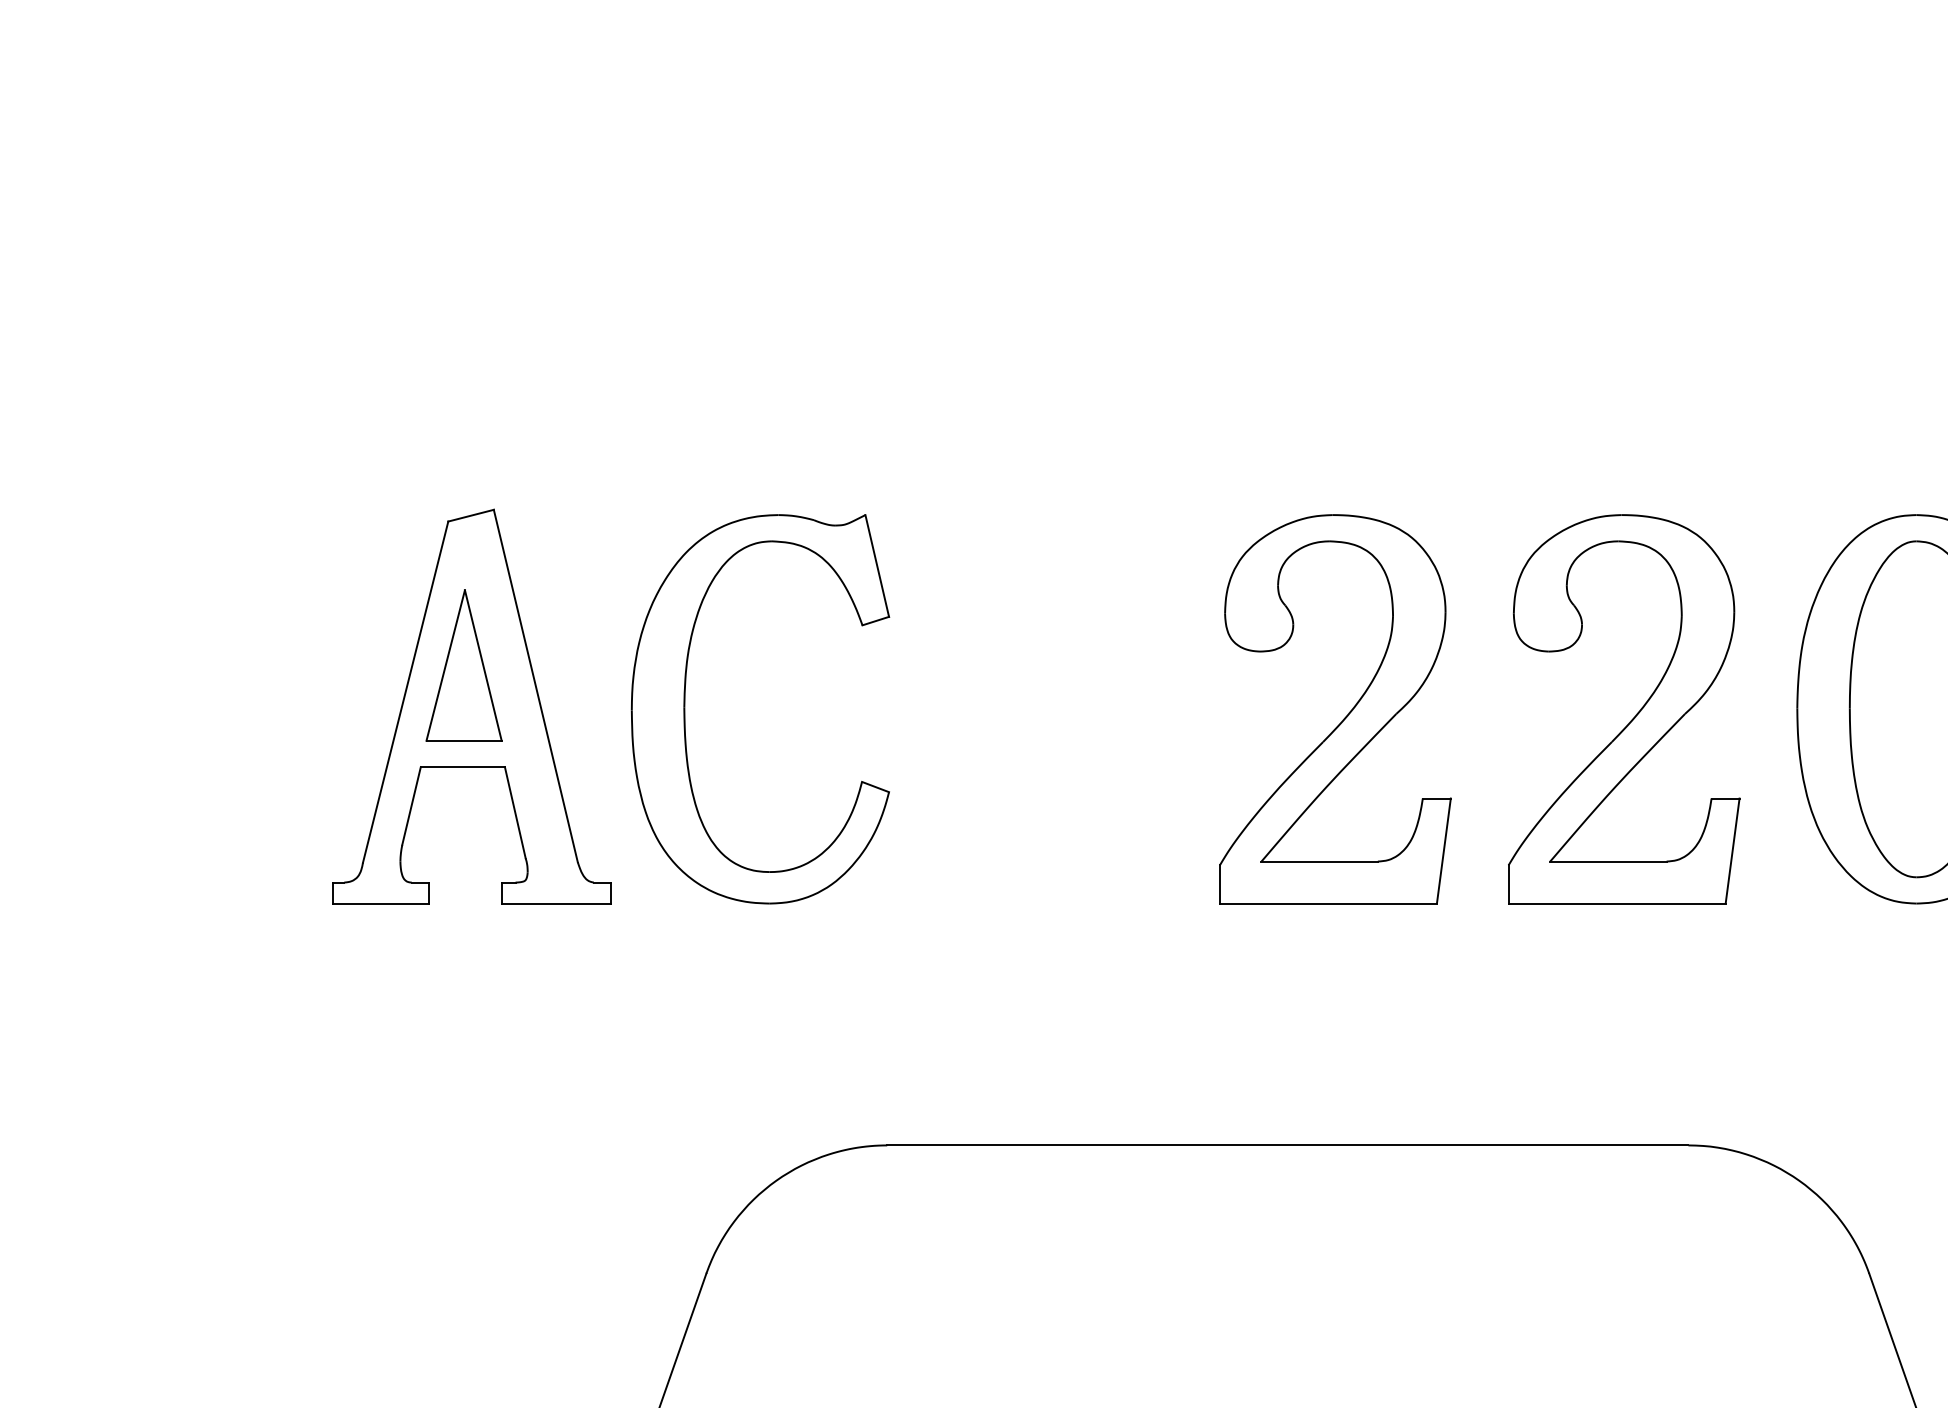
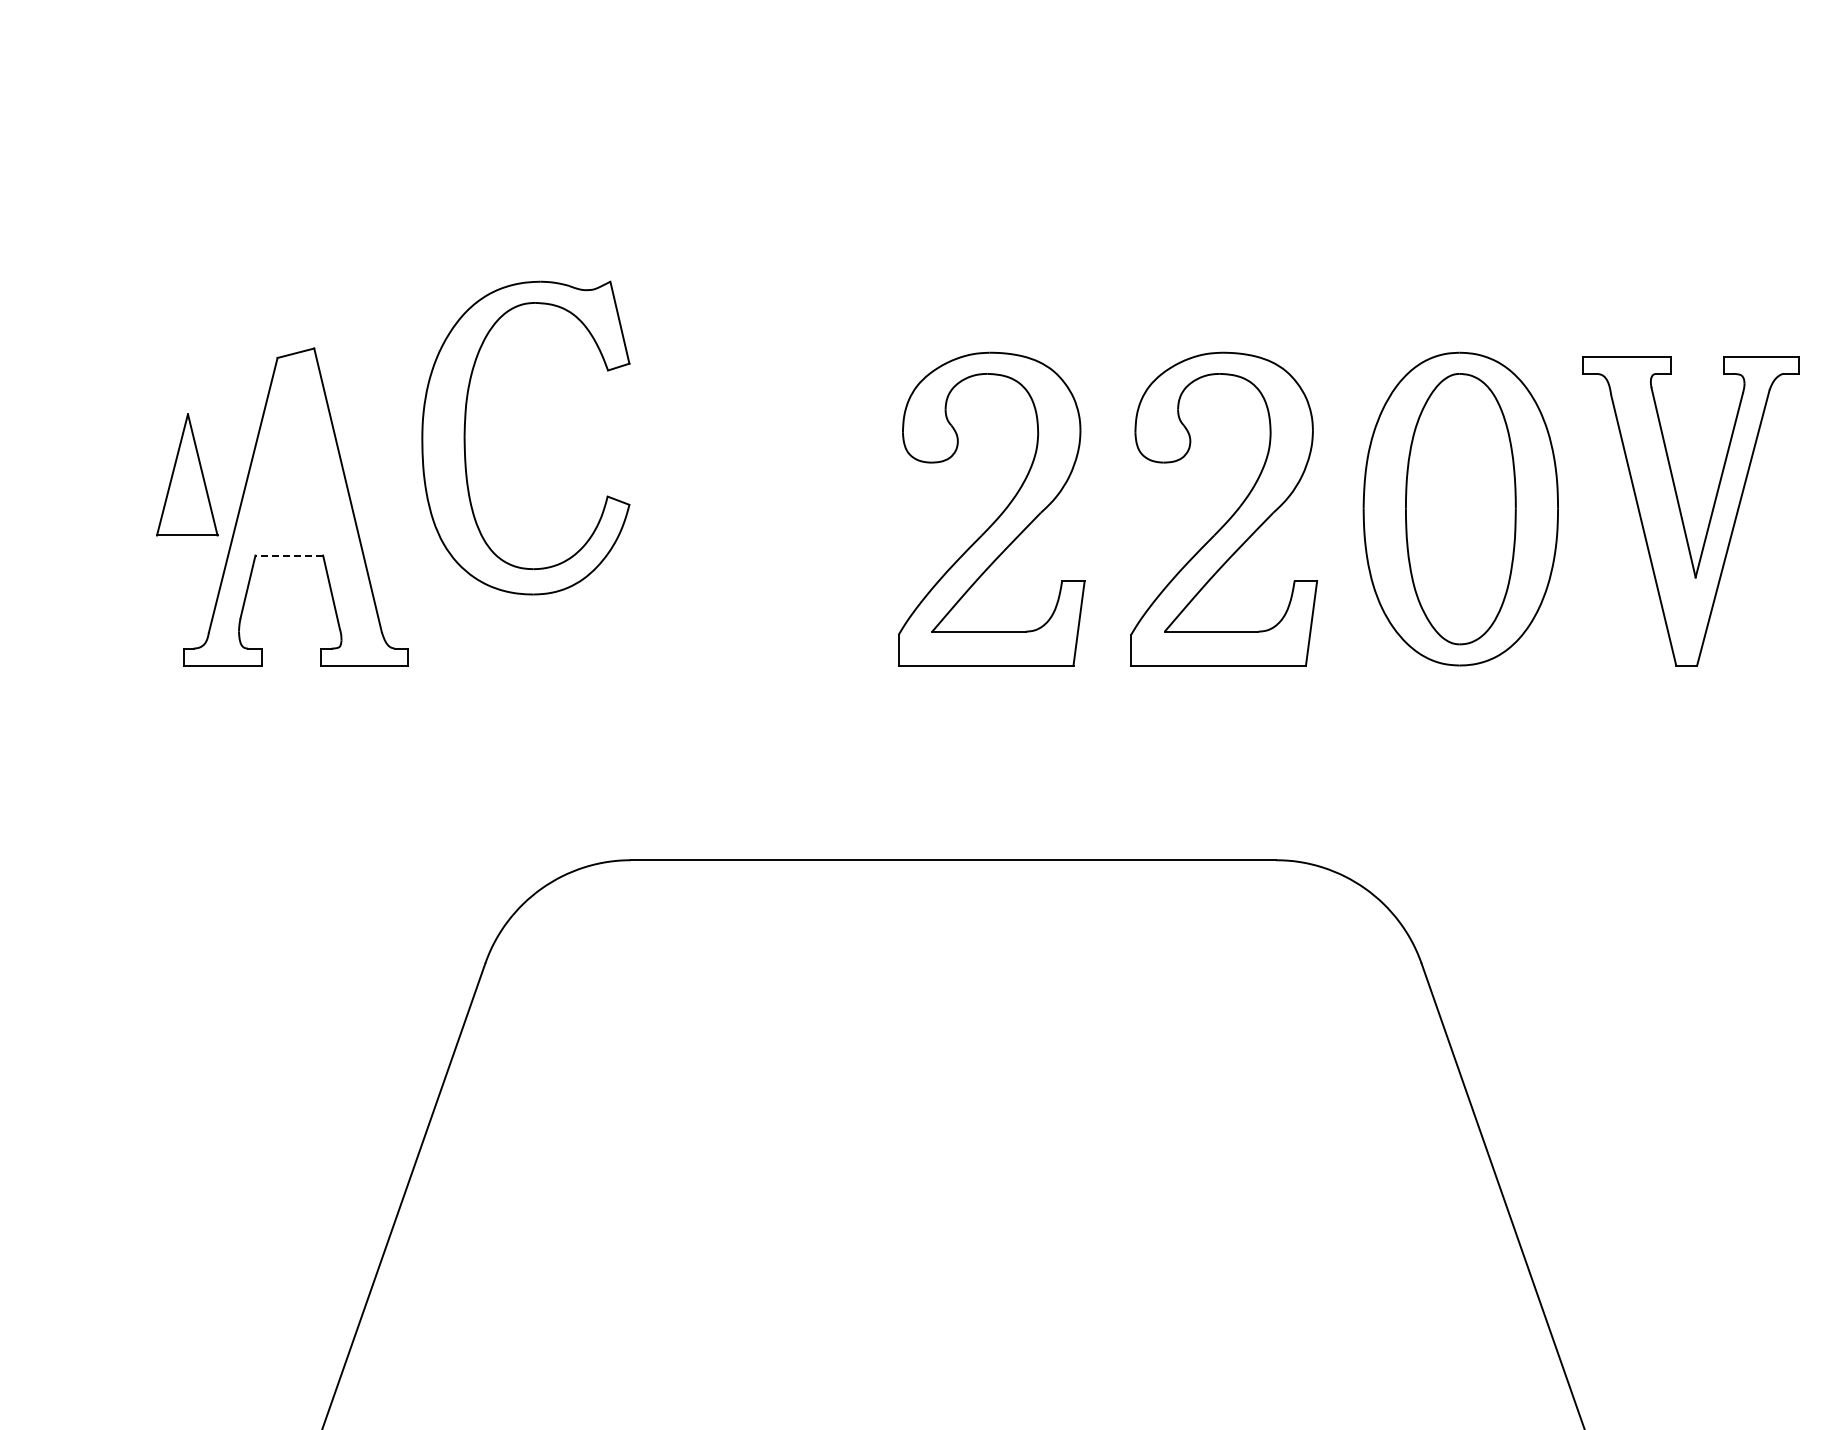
part: (464, 665) -> (187, 474), moved
part: (685, 708) -> (465, 437), moved
line: (463, 766) -> (289, 555), solid -> dashed

